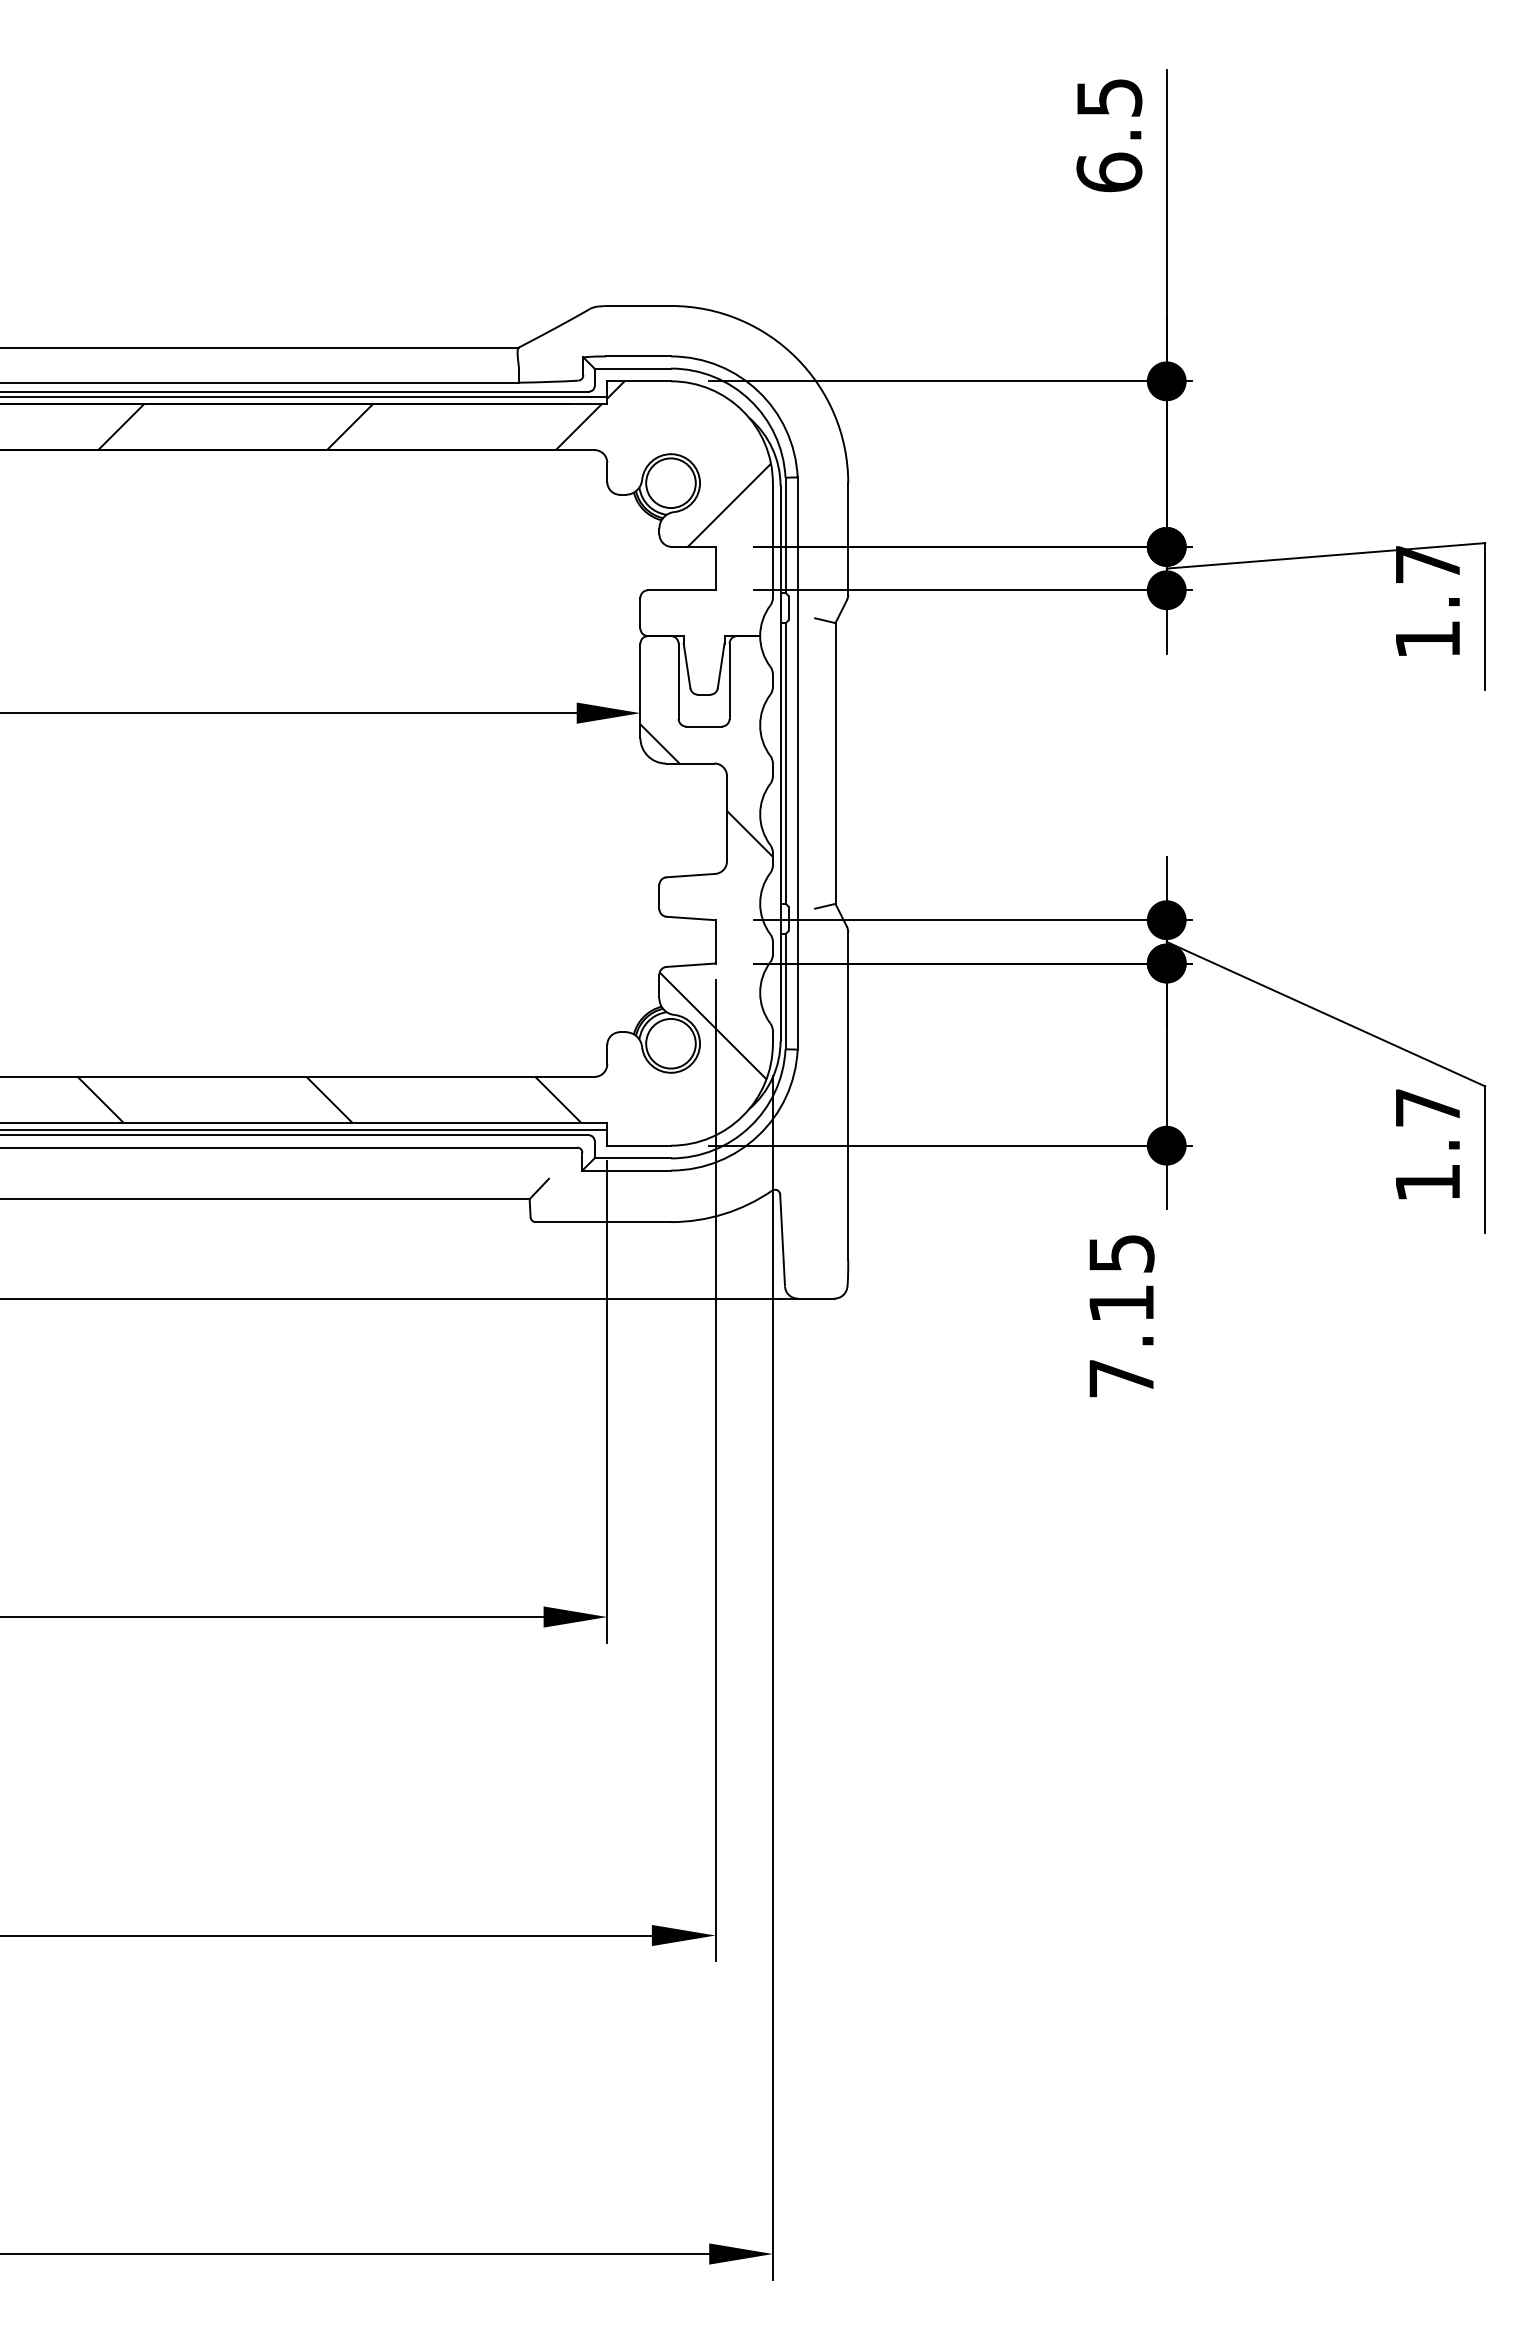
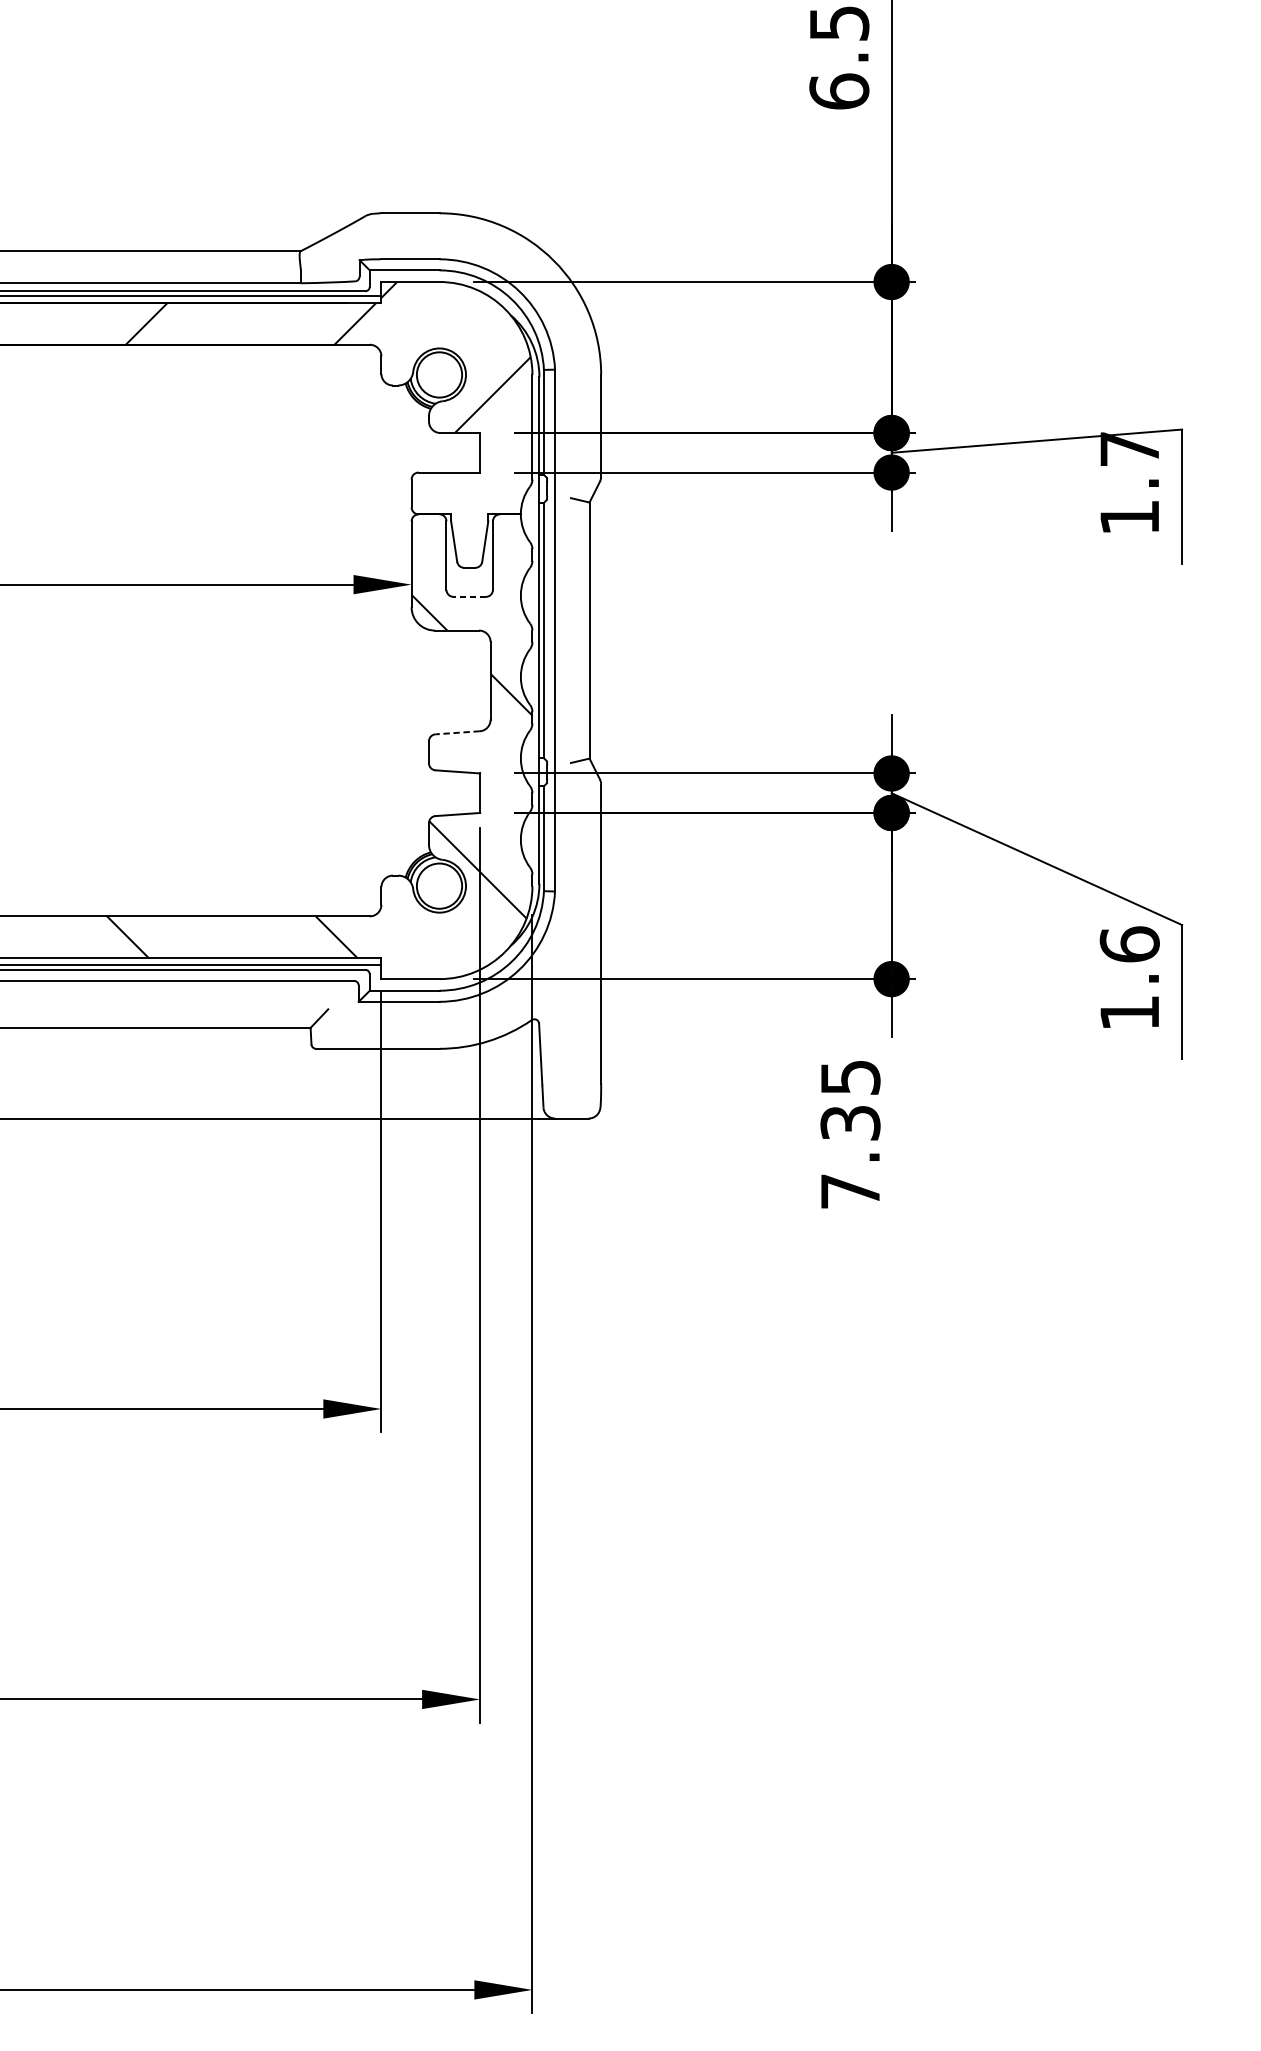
line: (704, 726) -> (470, 596), solid -> dashed
line: (690, 875) -> (457, 732), solid -> dashed
text: (1427, 1107) -> (1129, 944), 1.7 -> 1.6
text: (1121, 1303) -> (850, 1123), 7.15 -> 7.35

